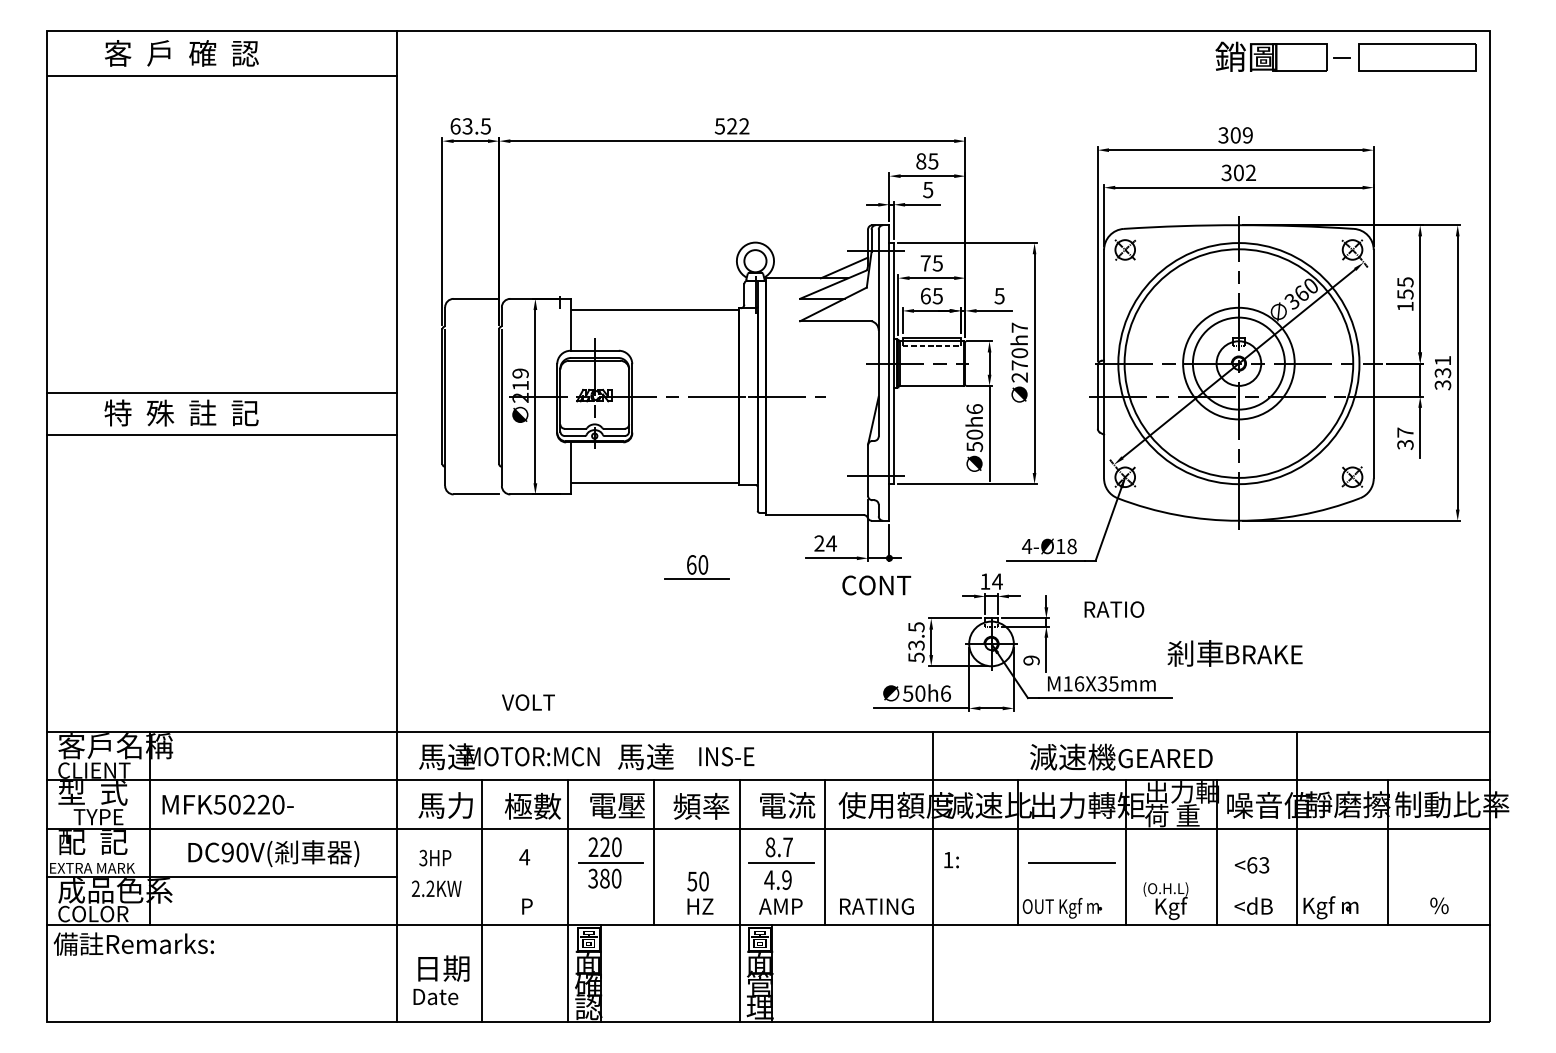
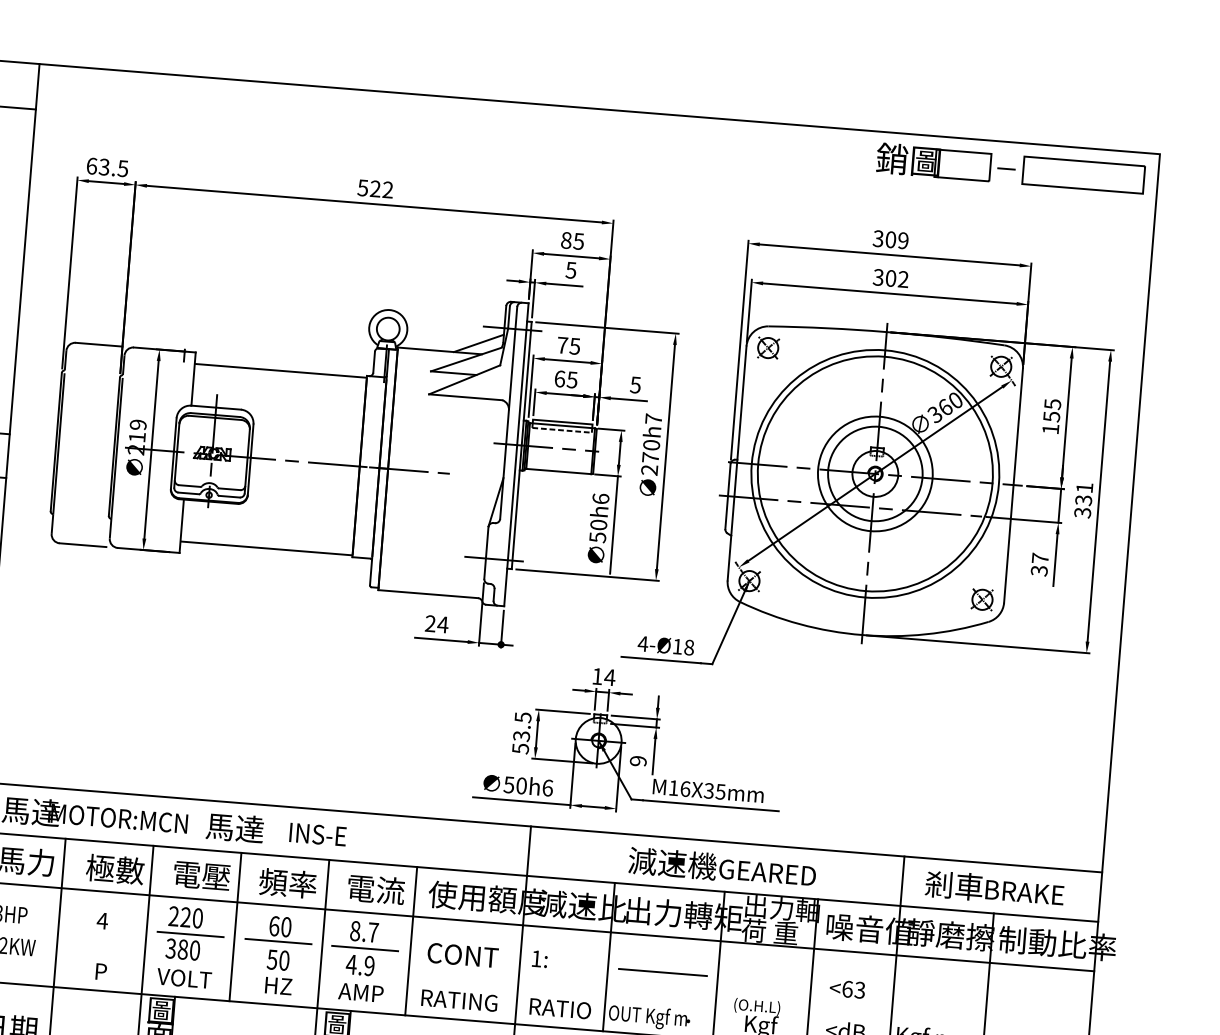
part: (696, 567) -> (279, 929), moved
text: (876, 585) -> (462, 955), moved
text: (1114, 609) -> (560, 1008), moved
text: (1234, 653) -> (994, 888), moved
text: (528, 702) -> (184, 978), moved

